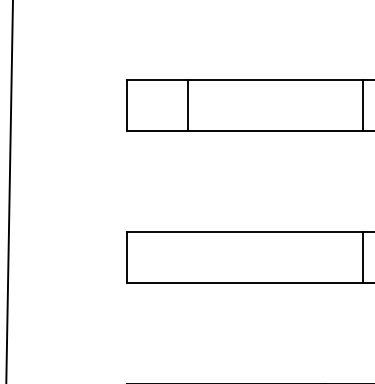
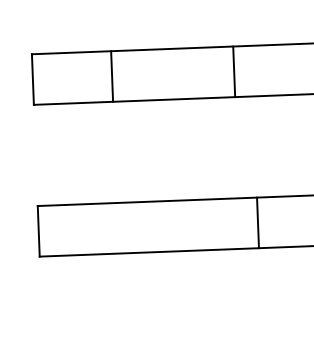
line: (187, 105) -> (112, 76), moved
line: (362, 105) -> (233, 71), moved
line: (362, 257) -> (257, 222), moved

